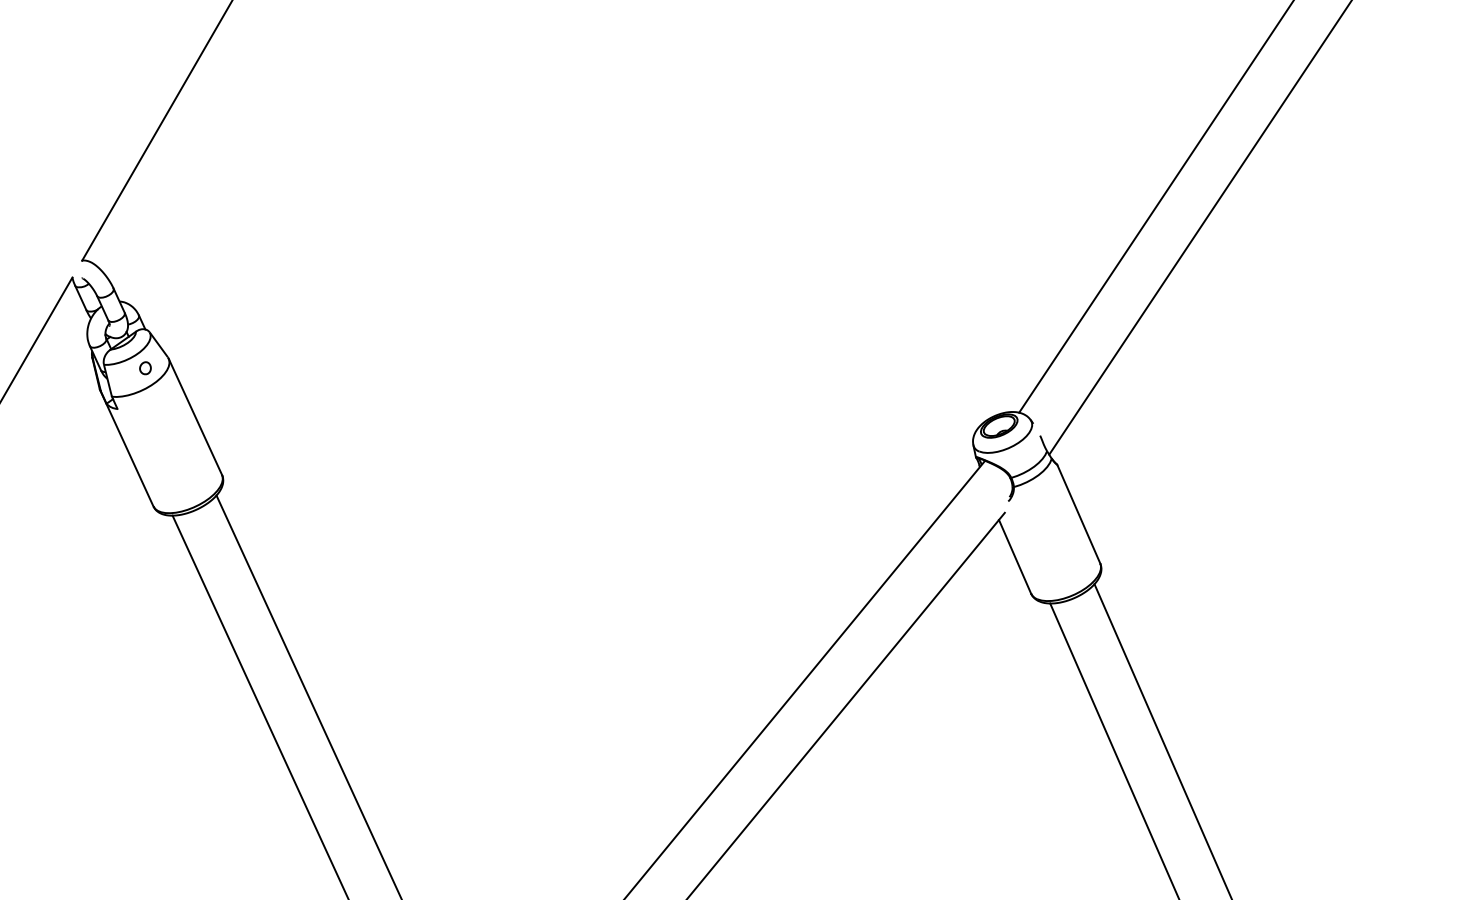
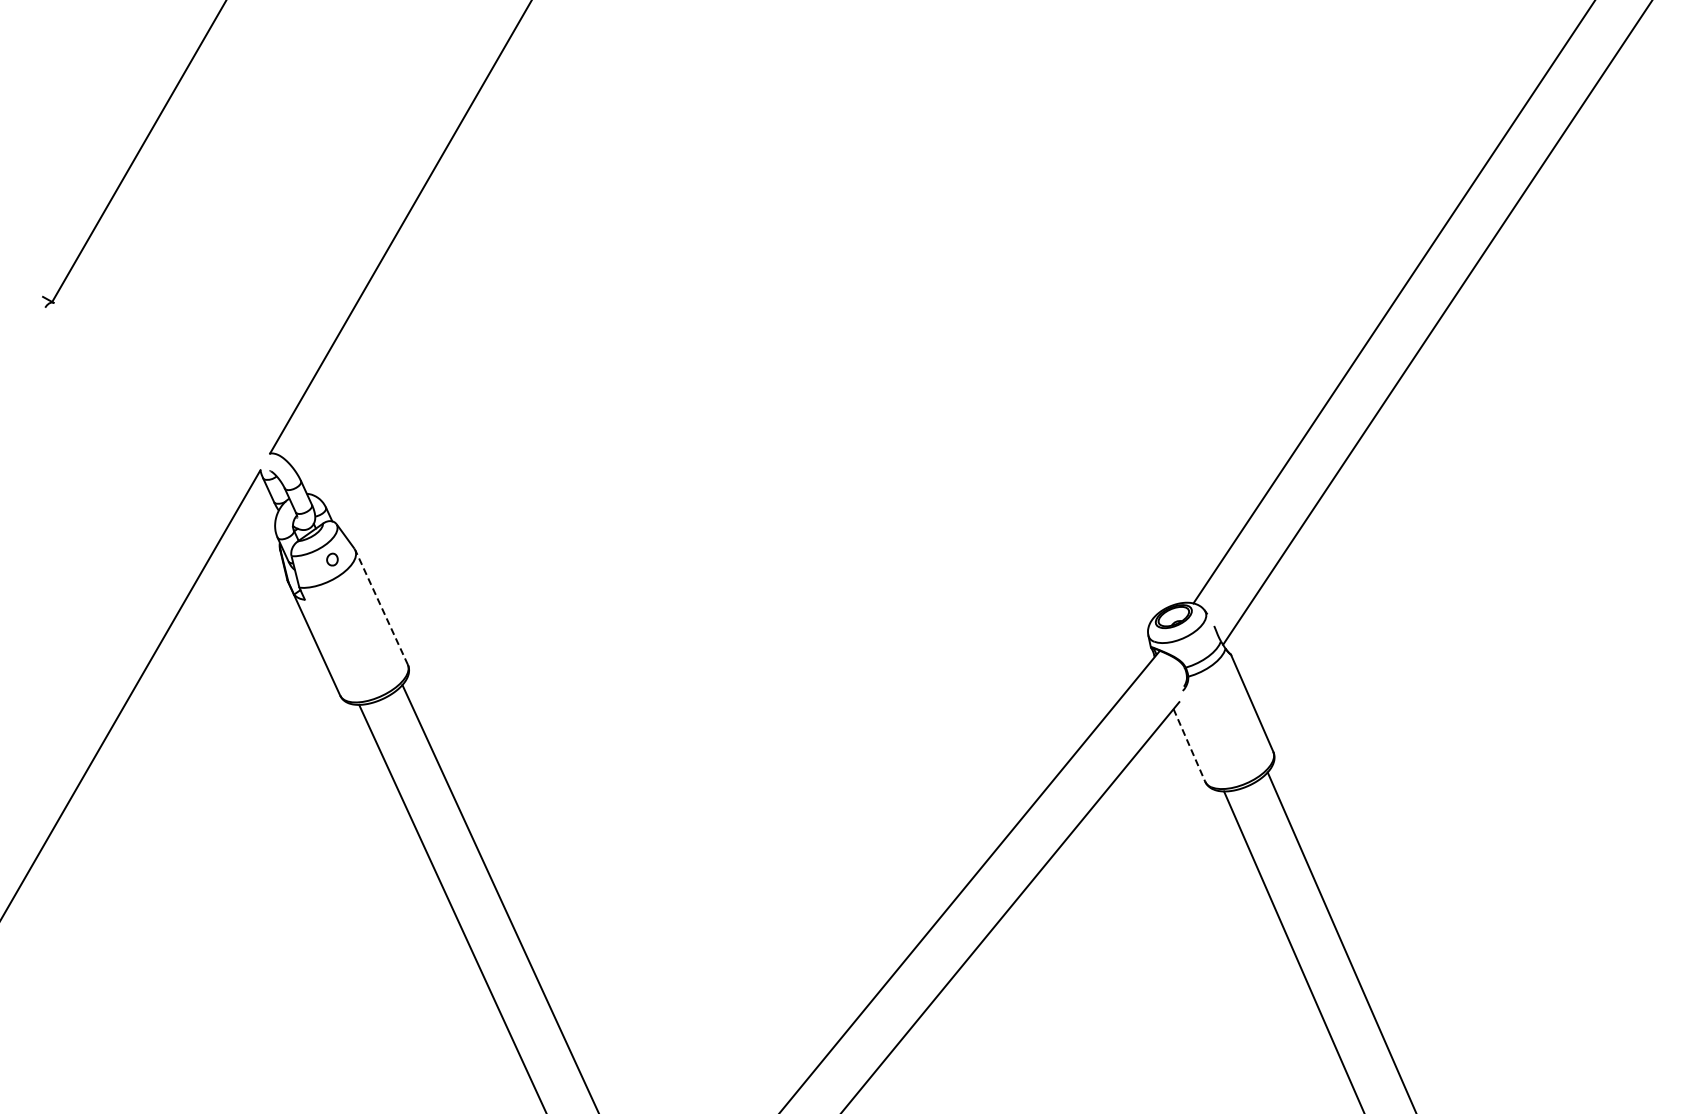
line: (195, 416) -> (381, 607), solid -> dashed
line: (1015, 556) -> (1189, 745), solid -> dashed

